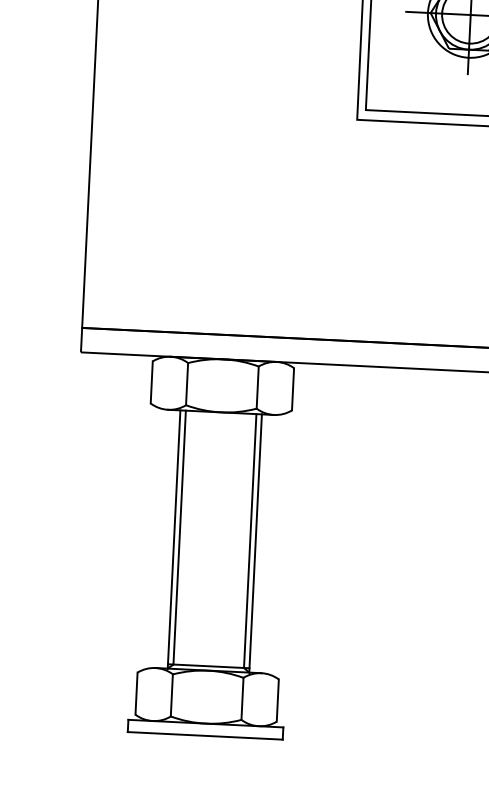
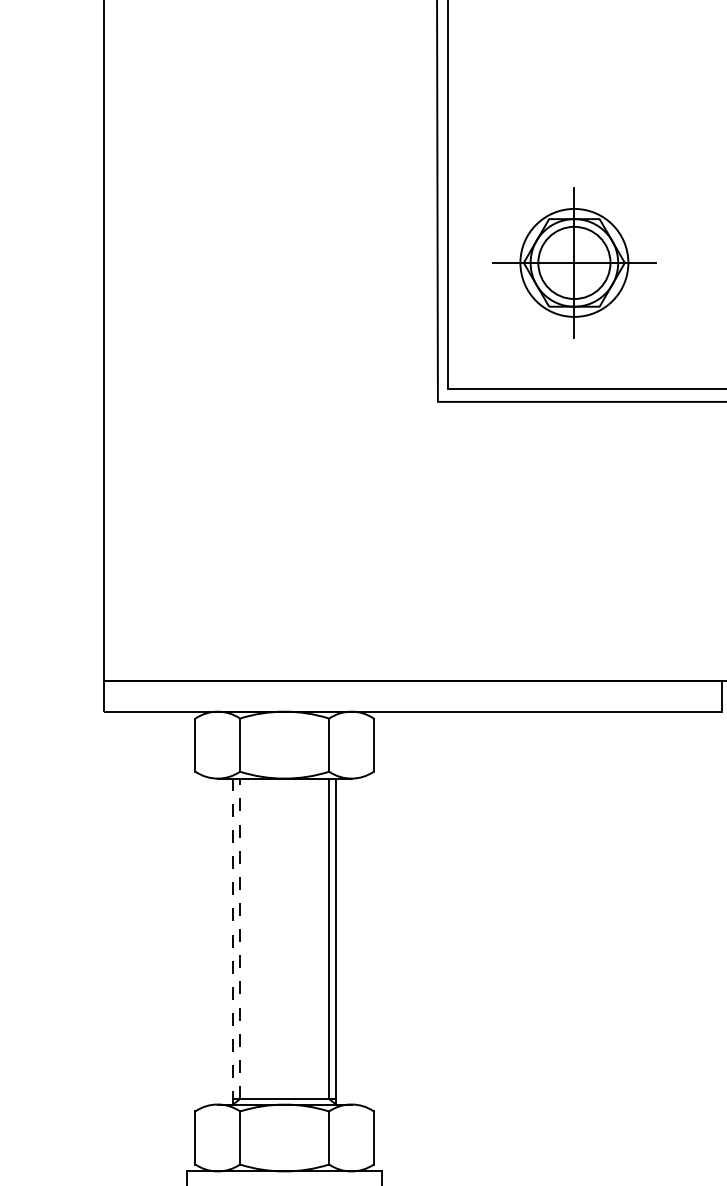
line: (179, 537) -> (240, 938), solid -> dashed
line: (174, 539) -> (233, 941), solid -> dashed

